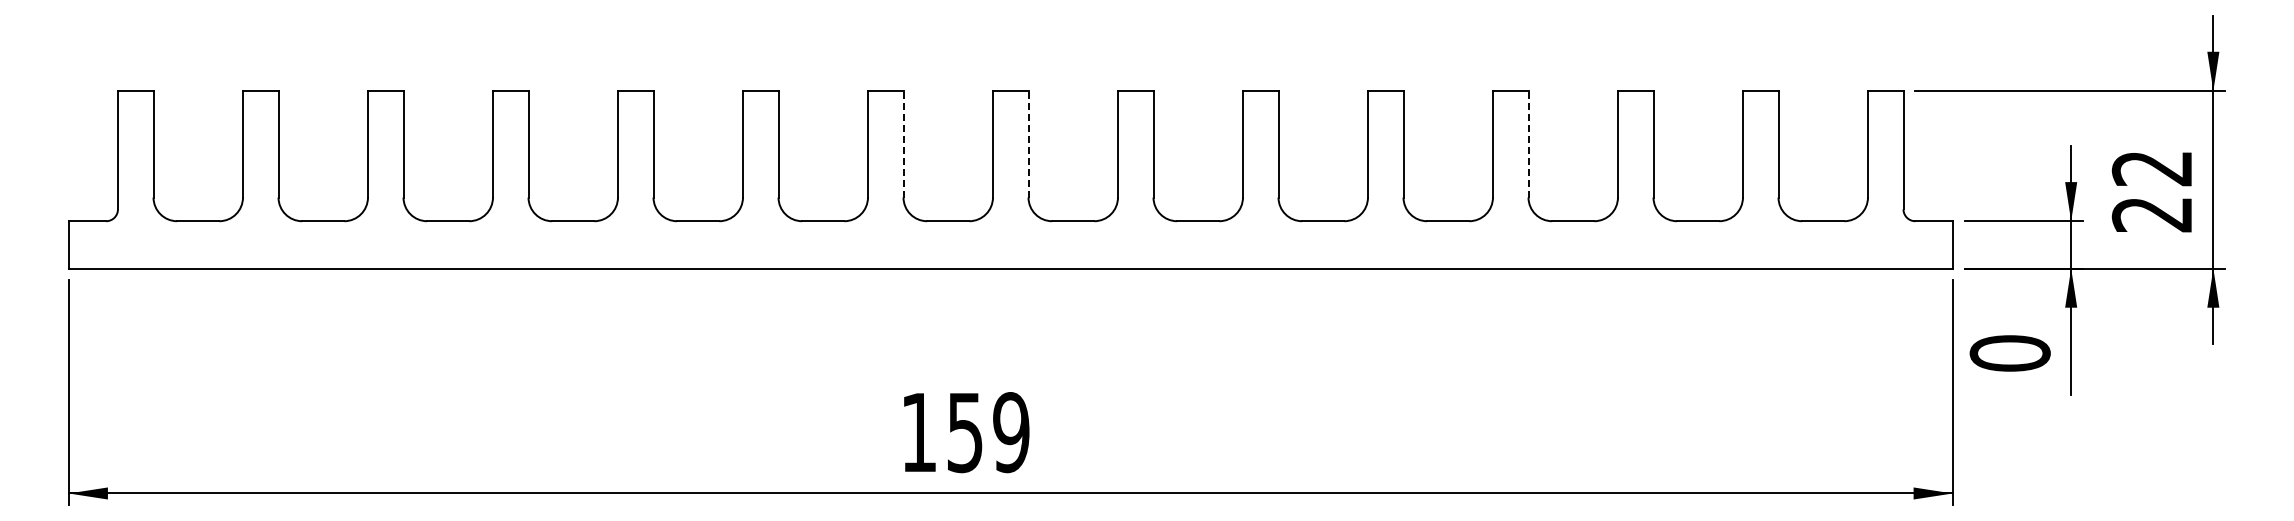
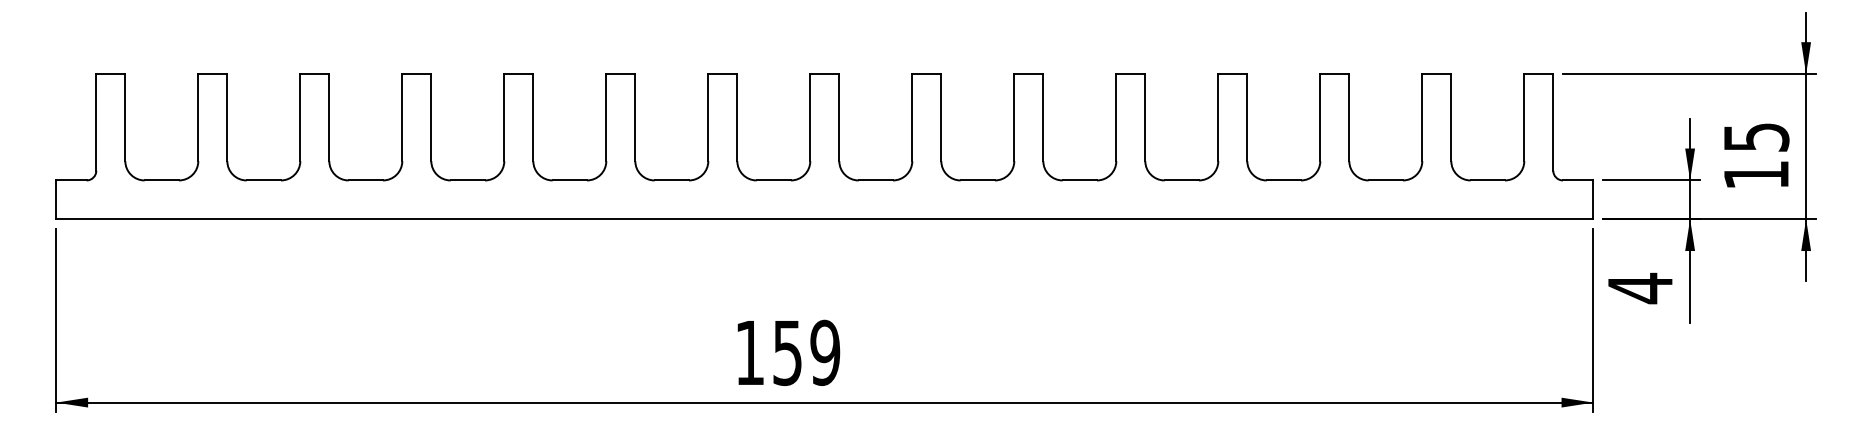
line: (903, 143) -> (737, 117), dashed -> solid
line: (1028, 143) -> (839, 117), dashed -> solid
line: (1528, 143) -> (1247, 117), dashed -> solid
text: (2152, 191) -> (1756, 156), 22 -> 15
text: (2009, 353) -> (1639, 288), 0 -> 4

